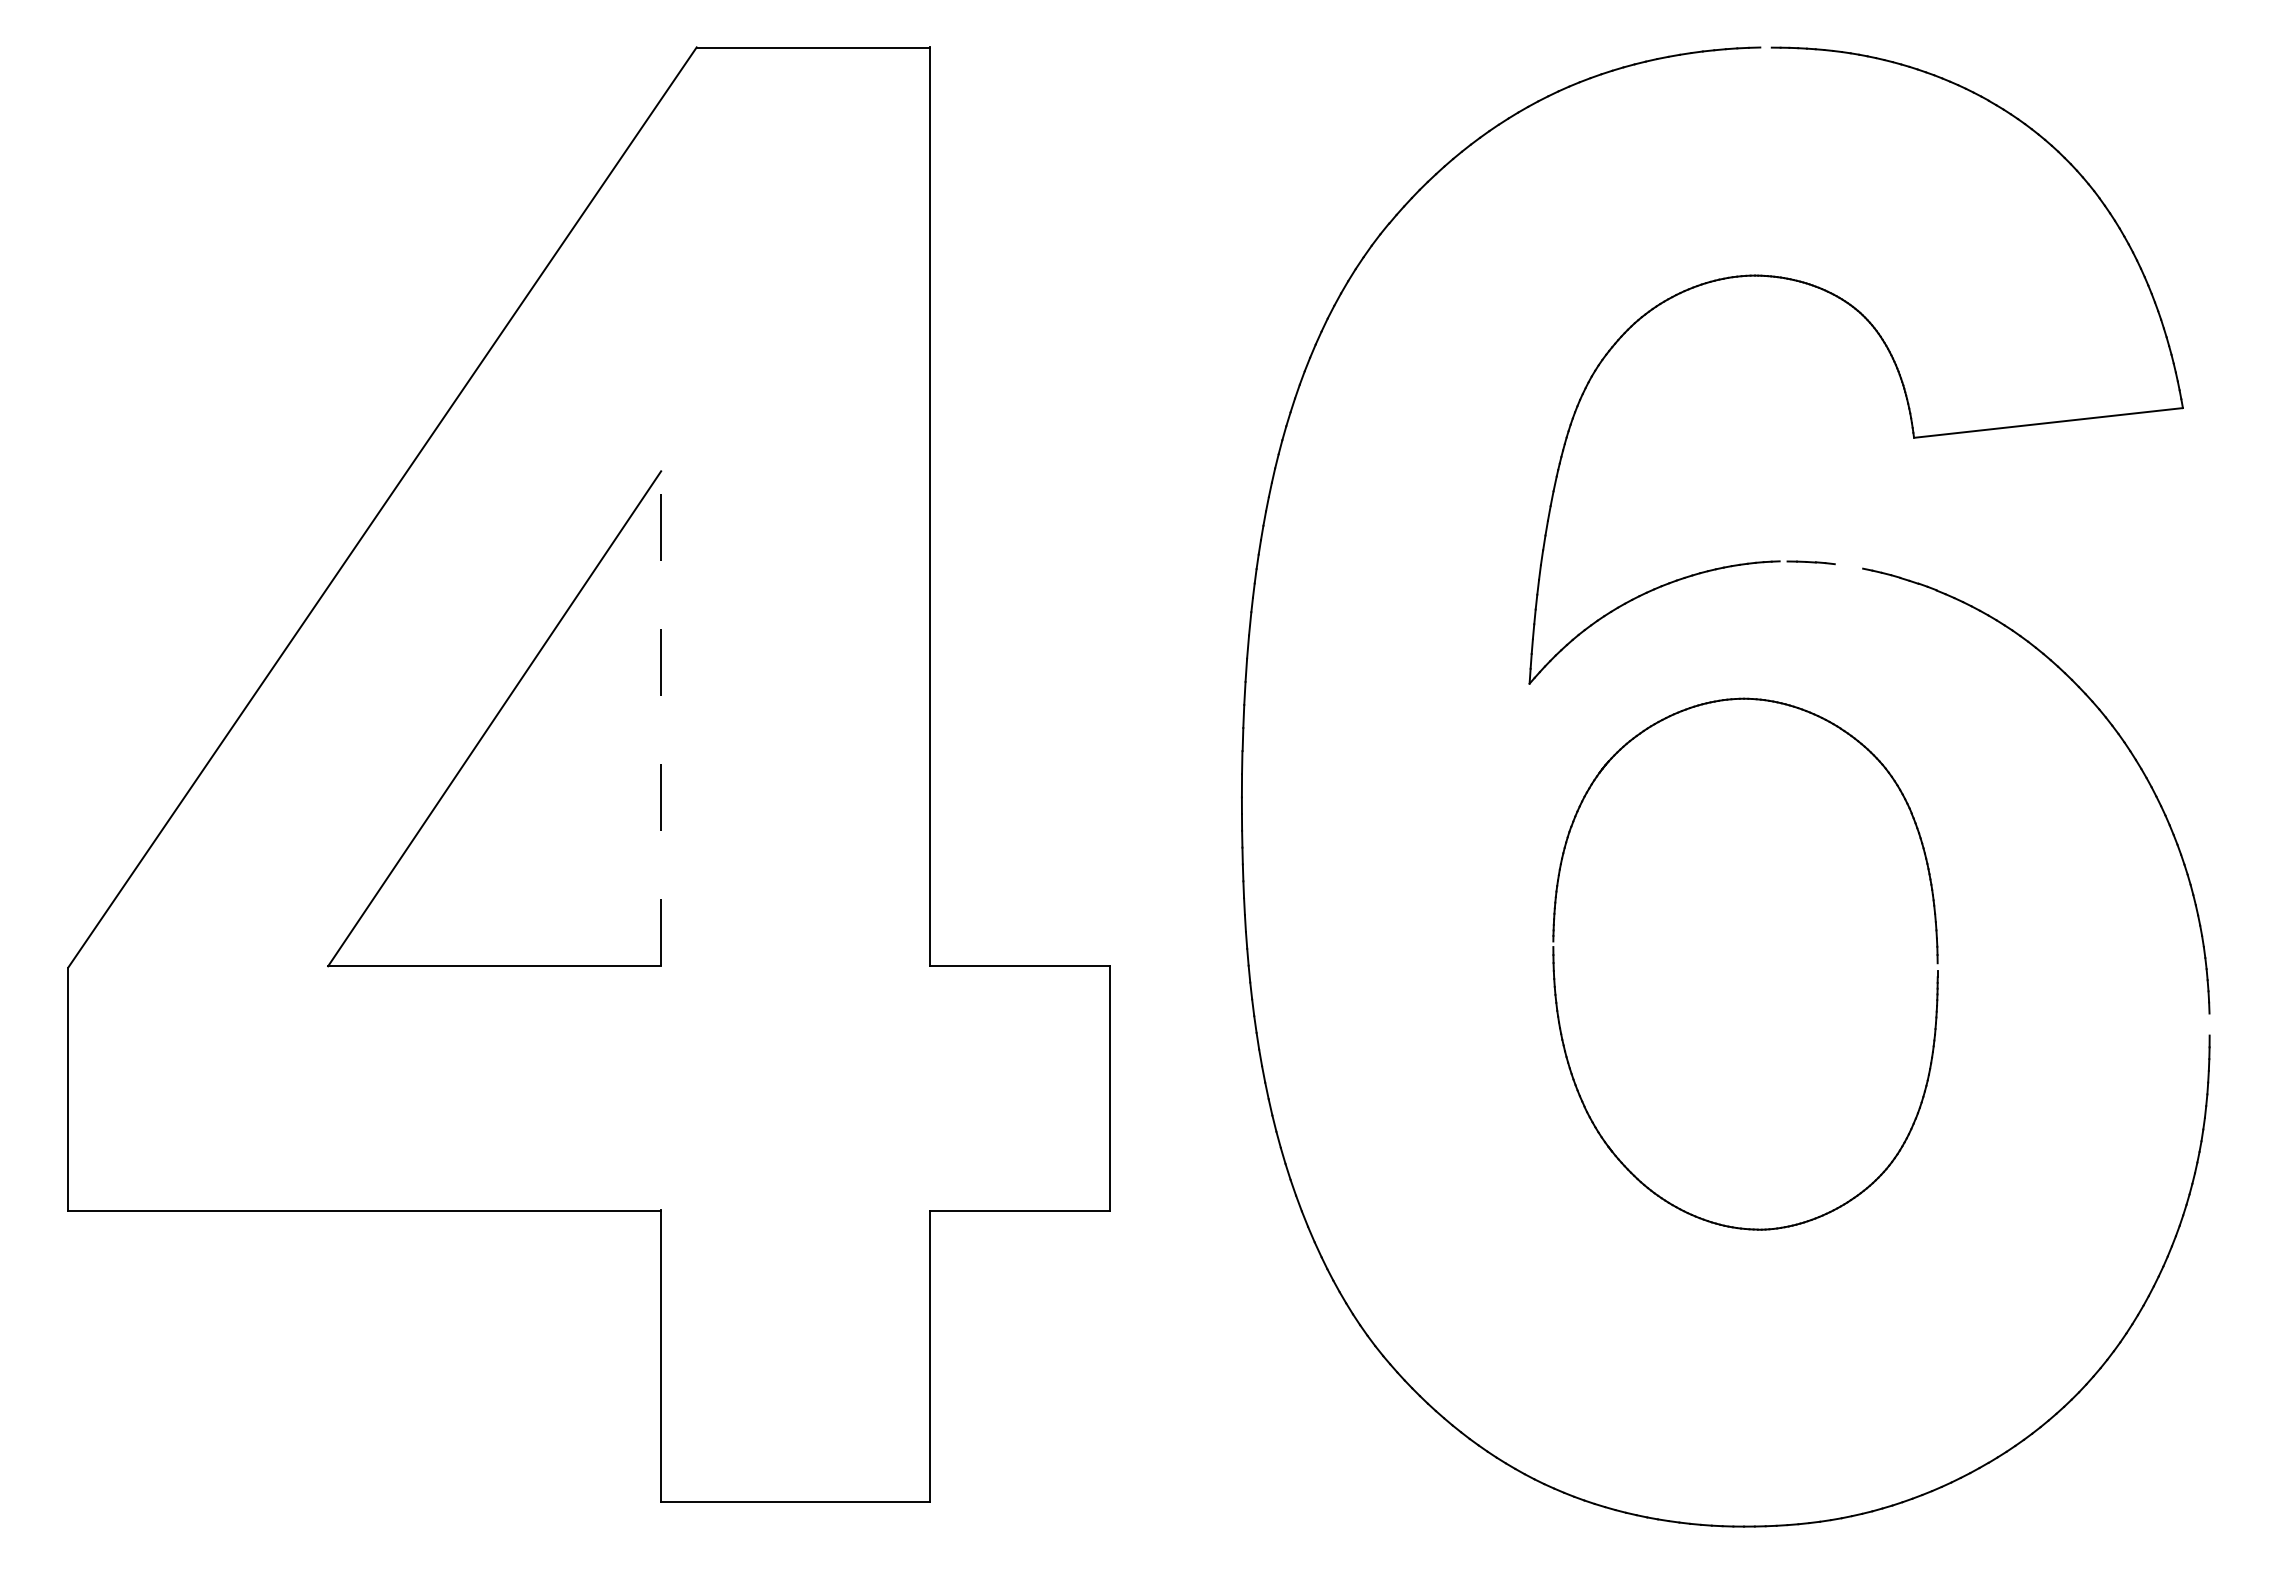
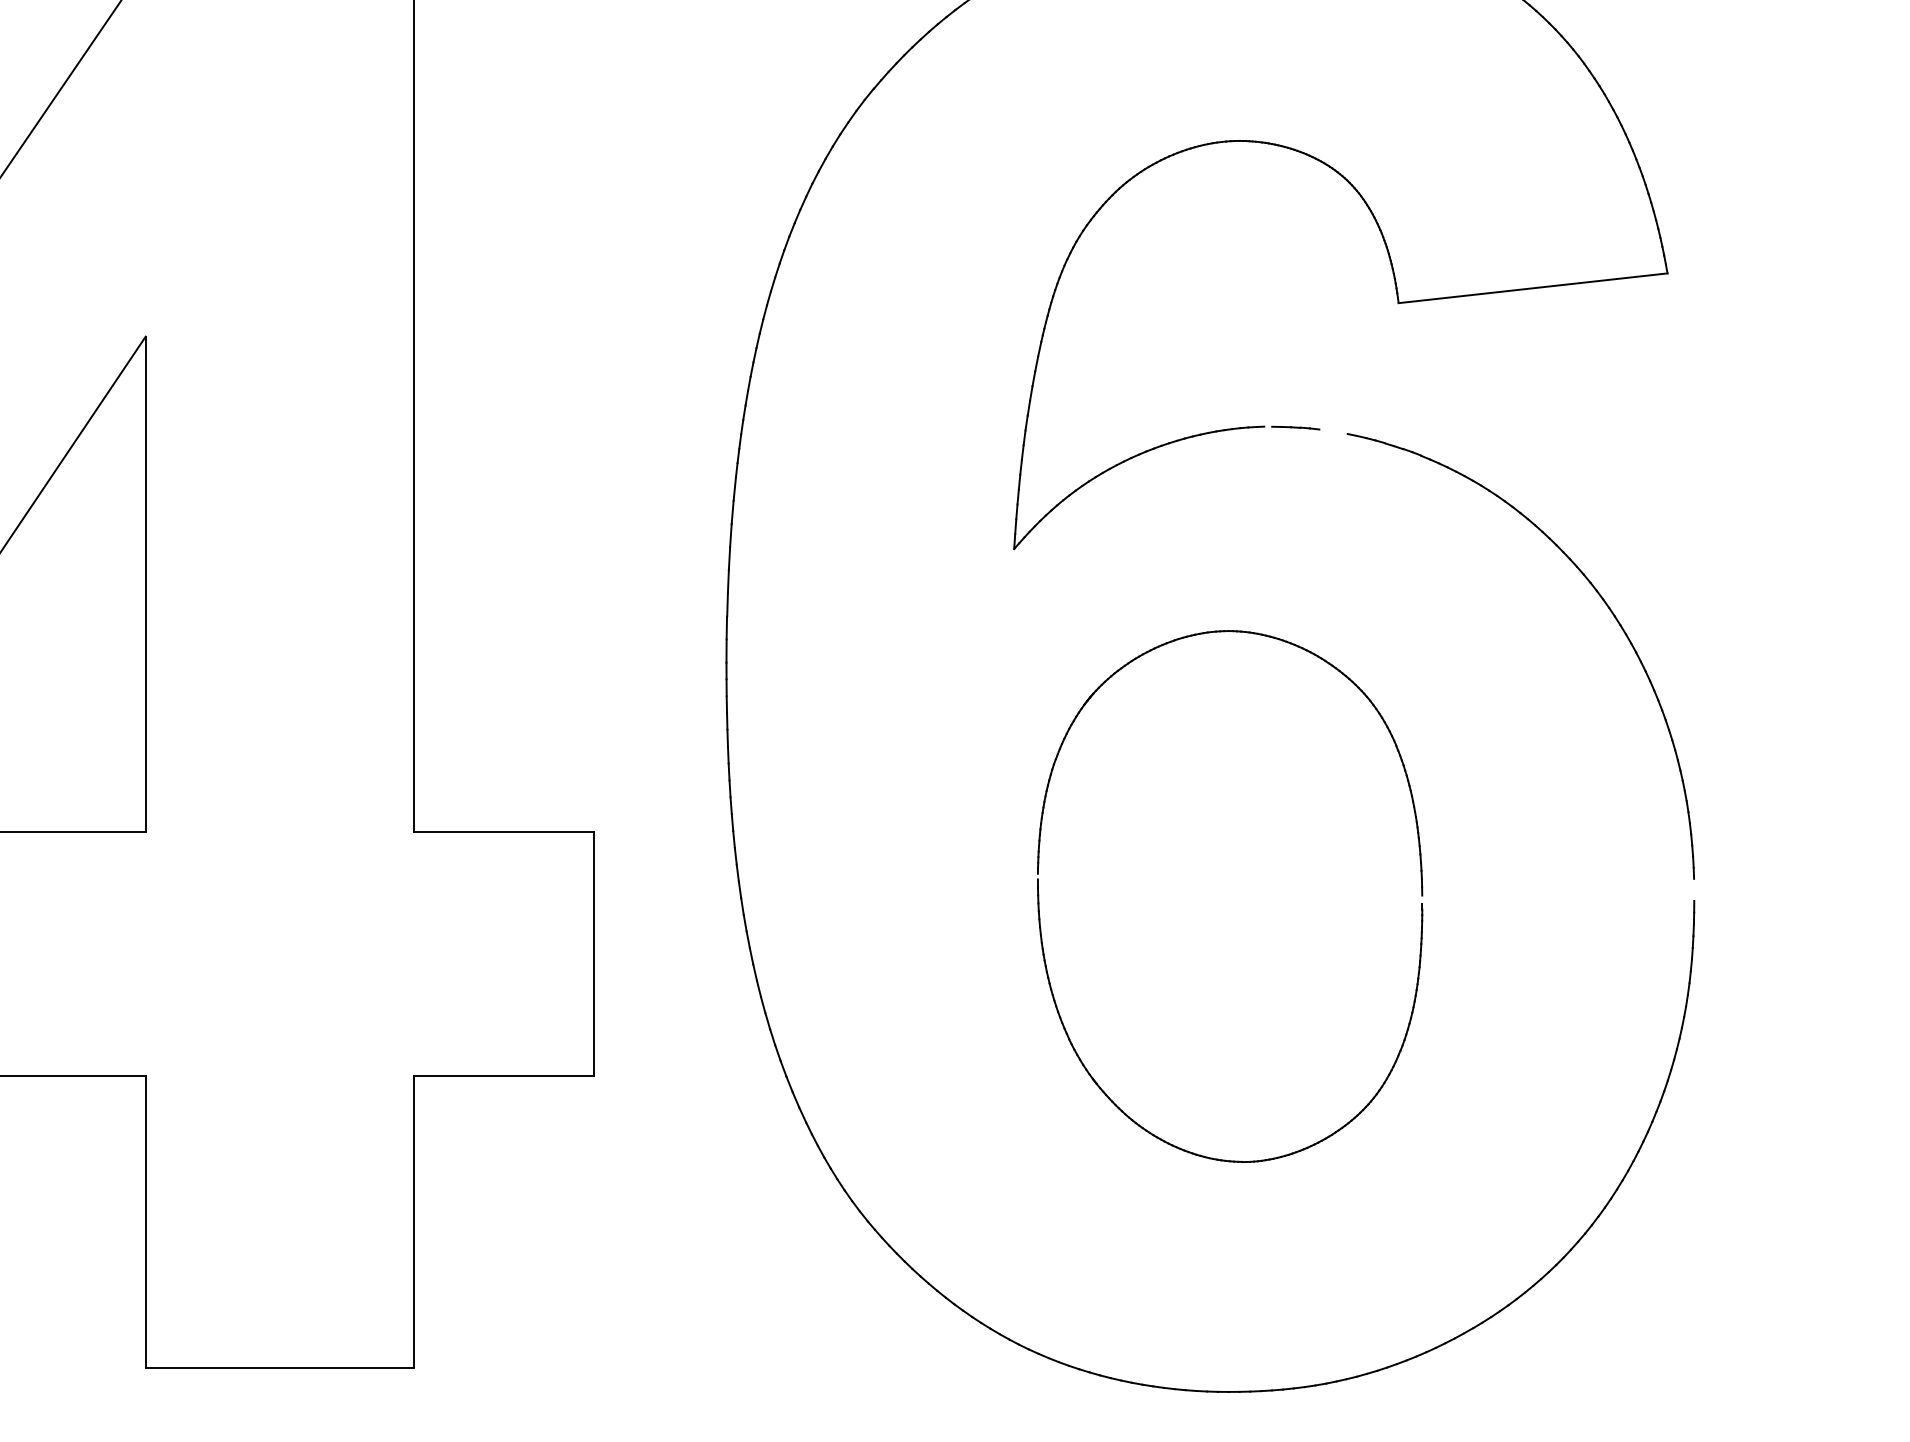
line: (661, 718) -> (146, 583), dashed -> solid
part: (1555, 977) -> (1040, 909), moved

